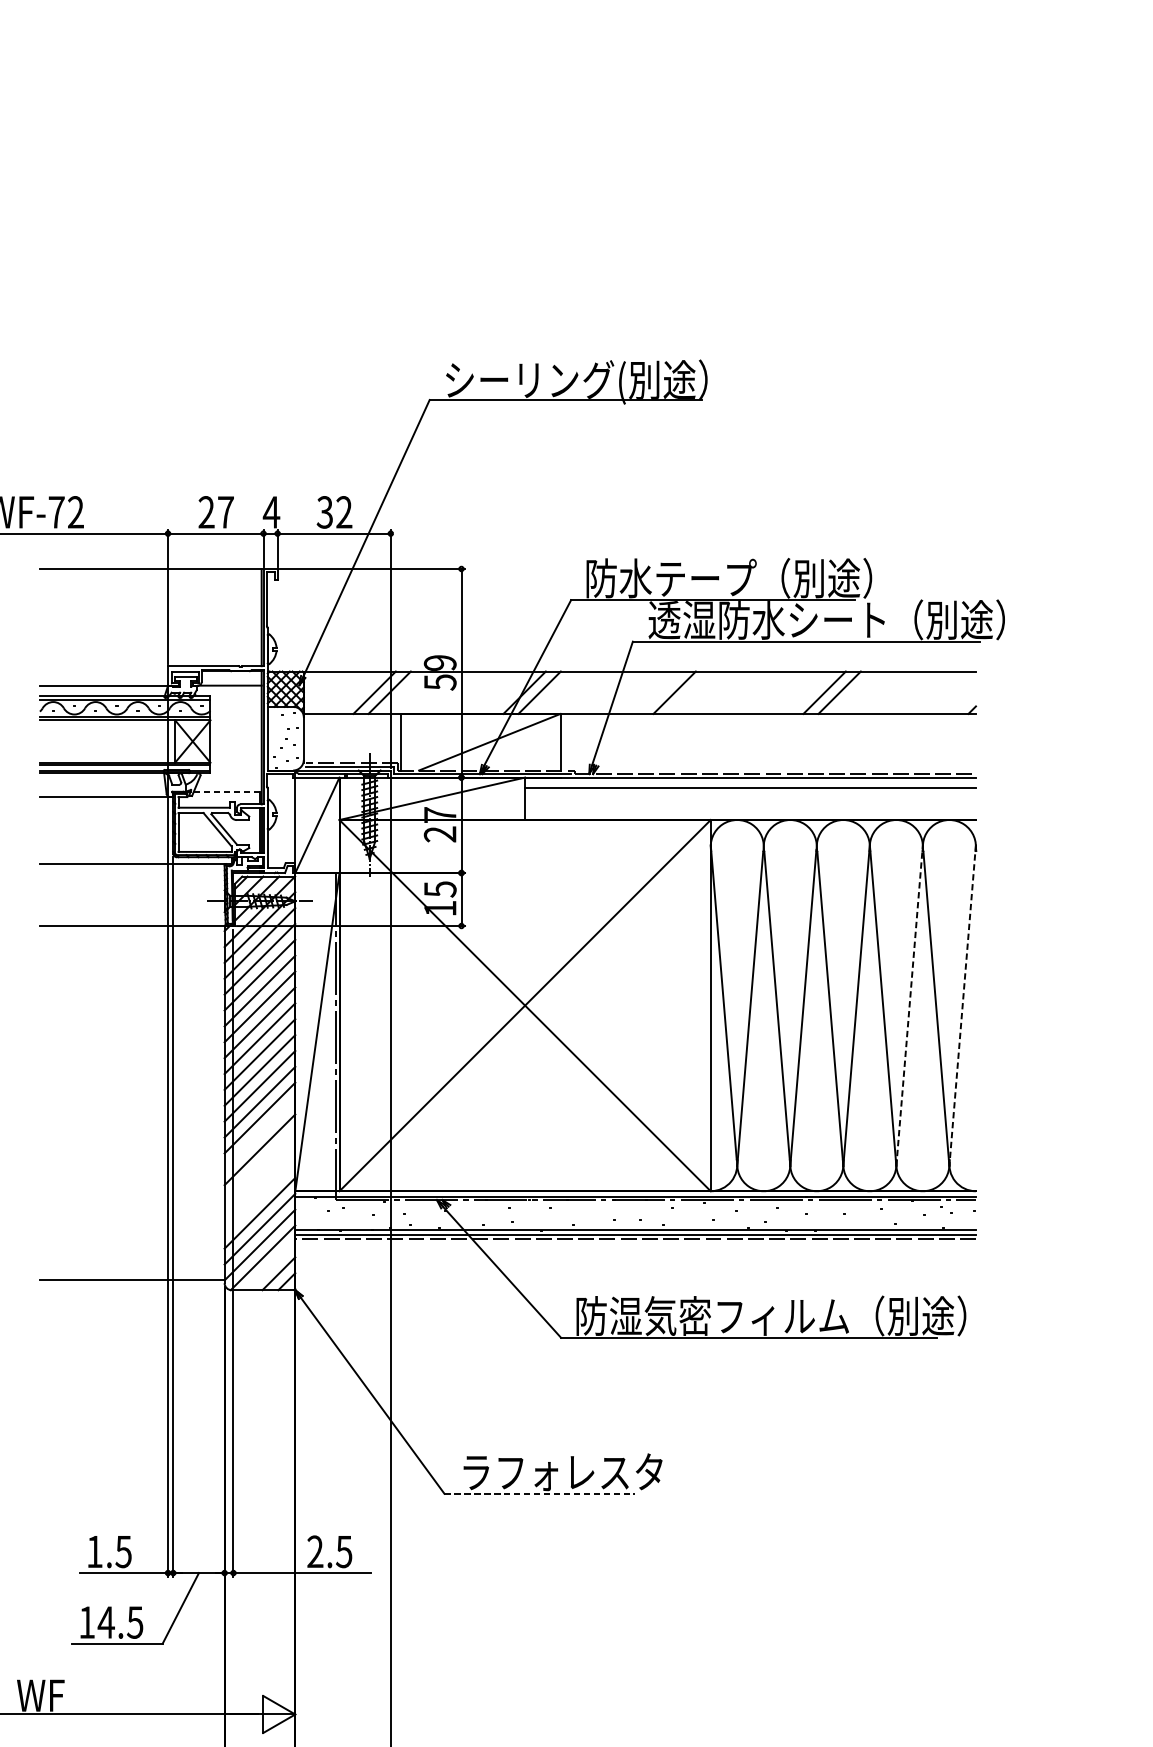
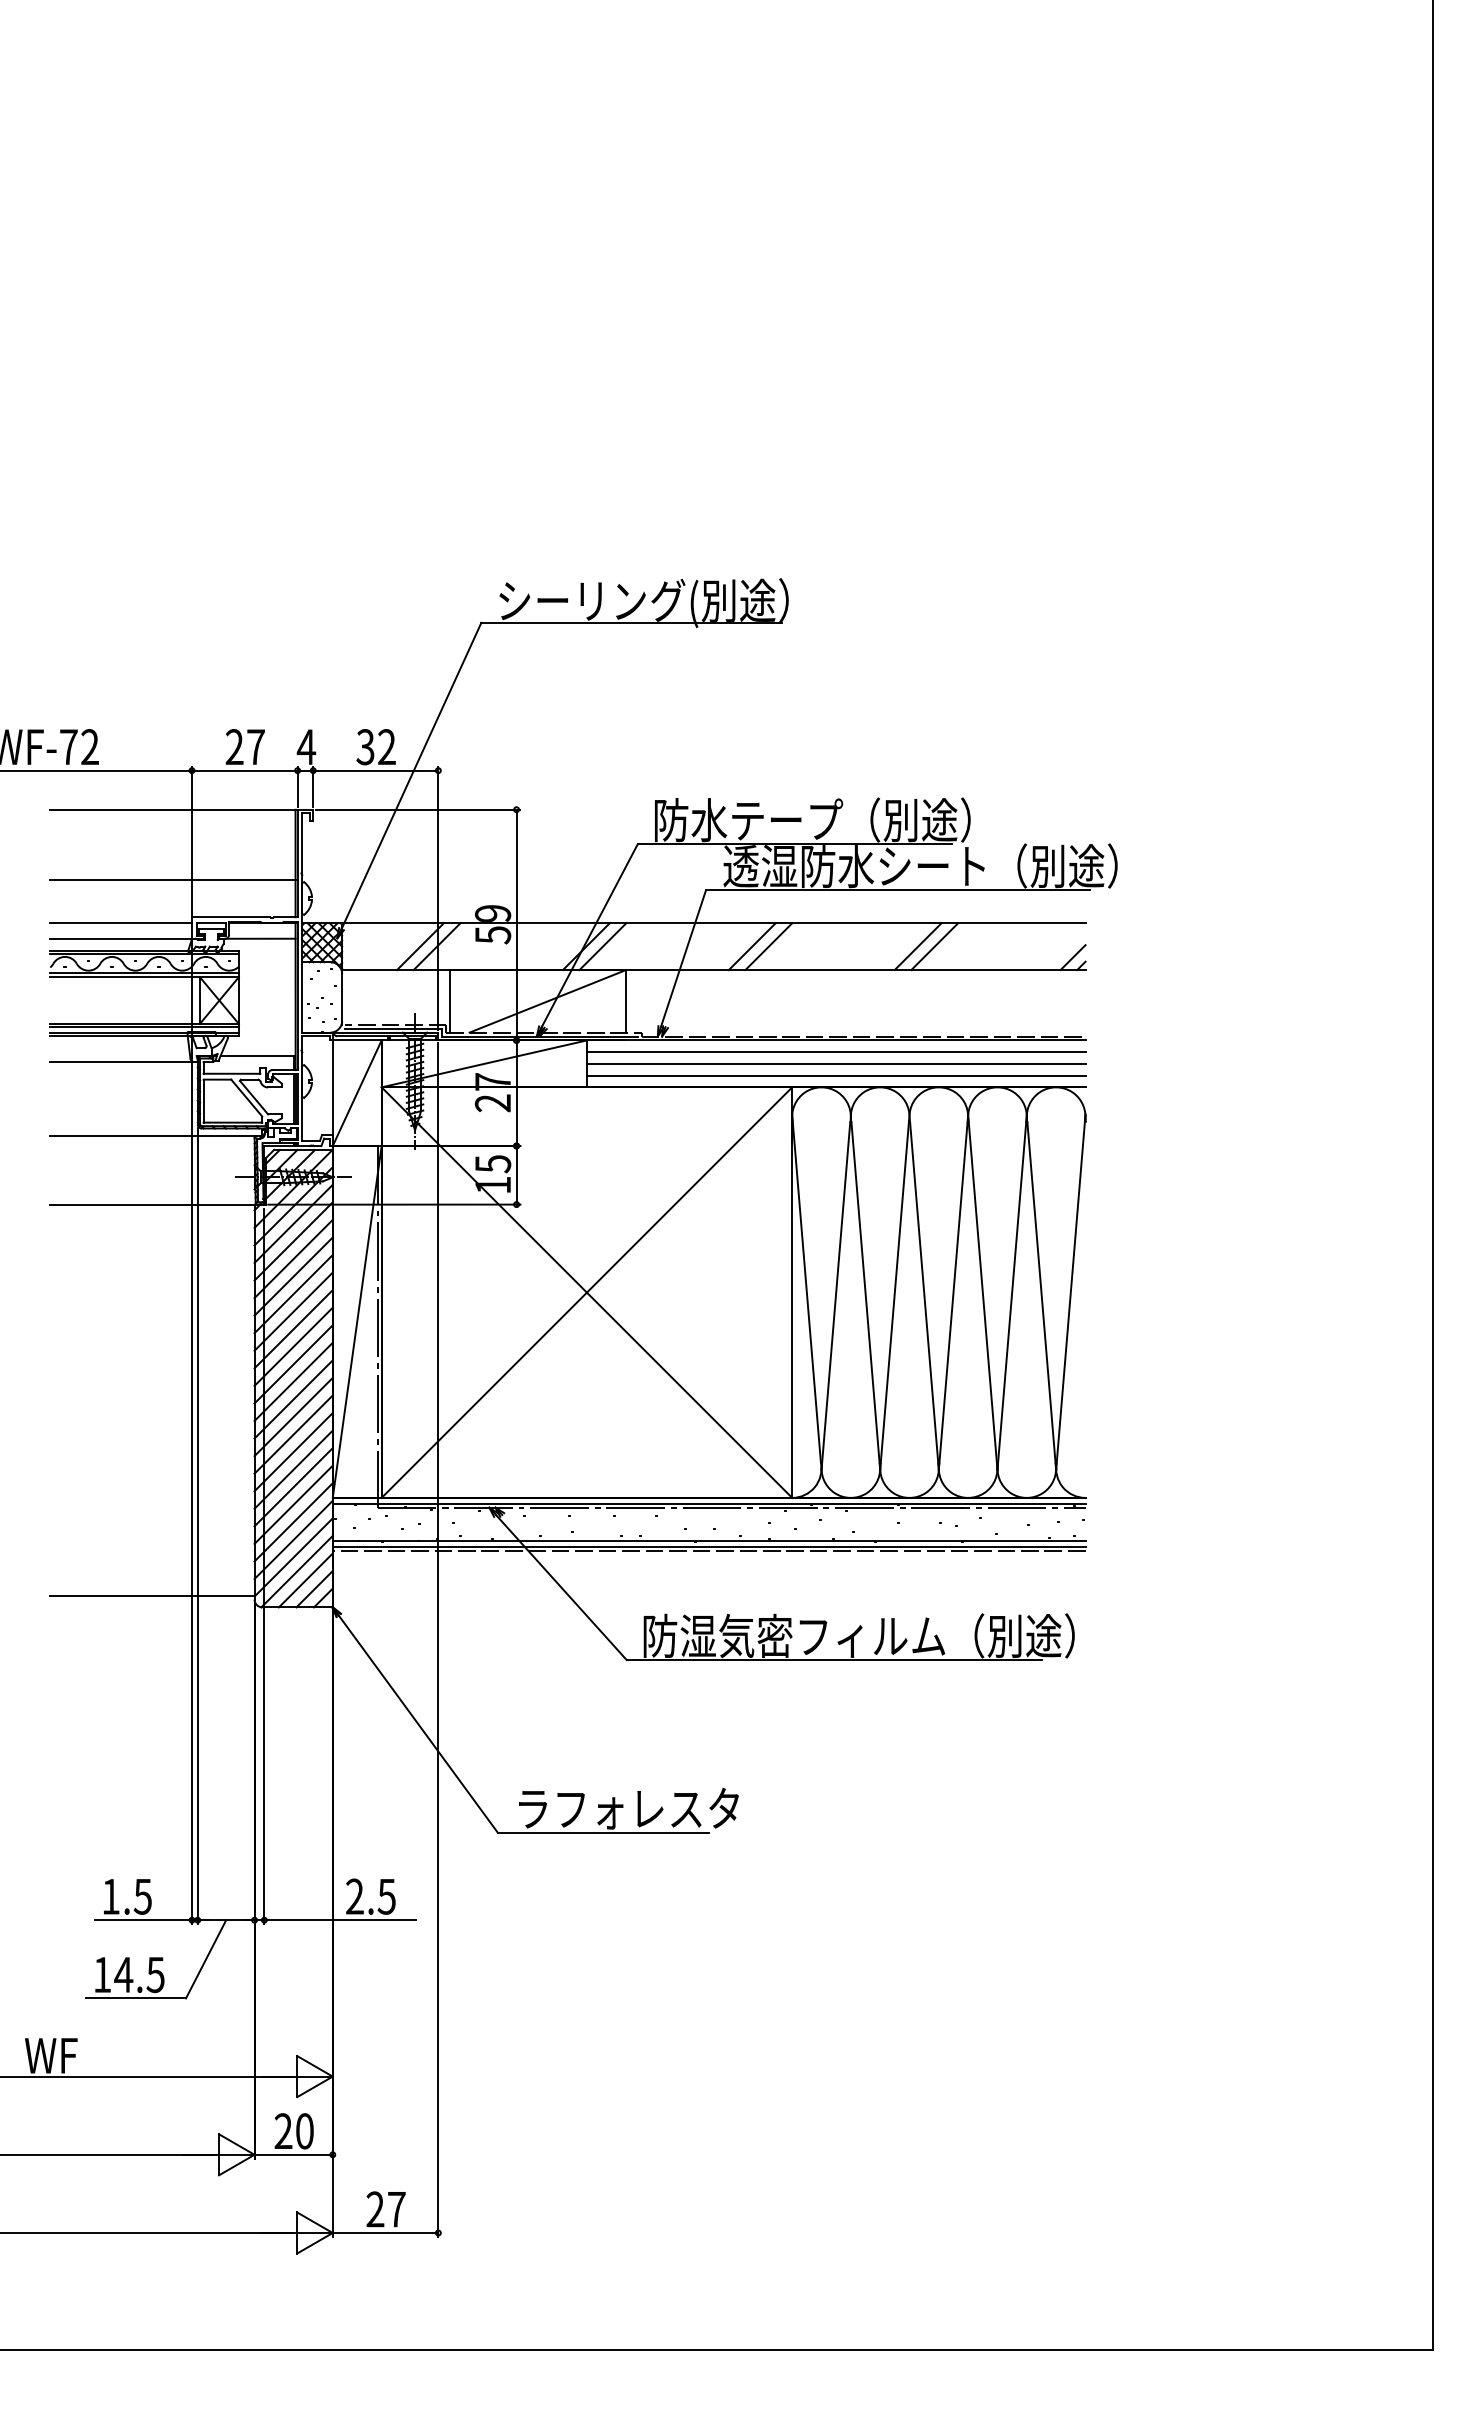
line: (150, 632) -> (172, 880), added
line: (104, 671) -> (121, 923), added
line: (689, 692) -> (768, 946), added
line: (964, 702) -> (1072, 957), added
line: (227, 792) -> (257, 1056), dashed -> solid
line: (749, 798) -> (835, 1063), added
line: (749, 809) -> (835, 1075), added
line: (909, 1003) -> (1012, 1290), dashed -> solid
line: (962, 1005) -> (1070, 1292), dashed -> solid
line: (259, 1133) -> (293, 1434), added
line: (259, 1165) -> (293, 1469), added
line: (259, 1181) -> (293, 1487), added
line: (259, 1197) -> (293, 1504), added
line: (270, 1265) -> (305, 1580), added
line: (540, 1493) -> (603, 1832), dashed -> solid

